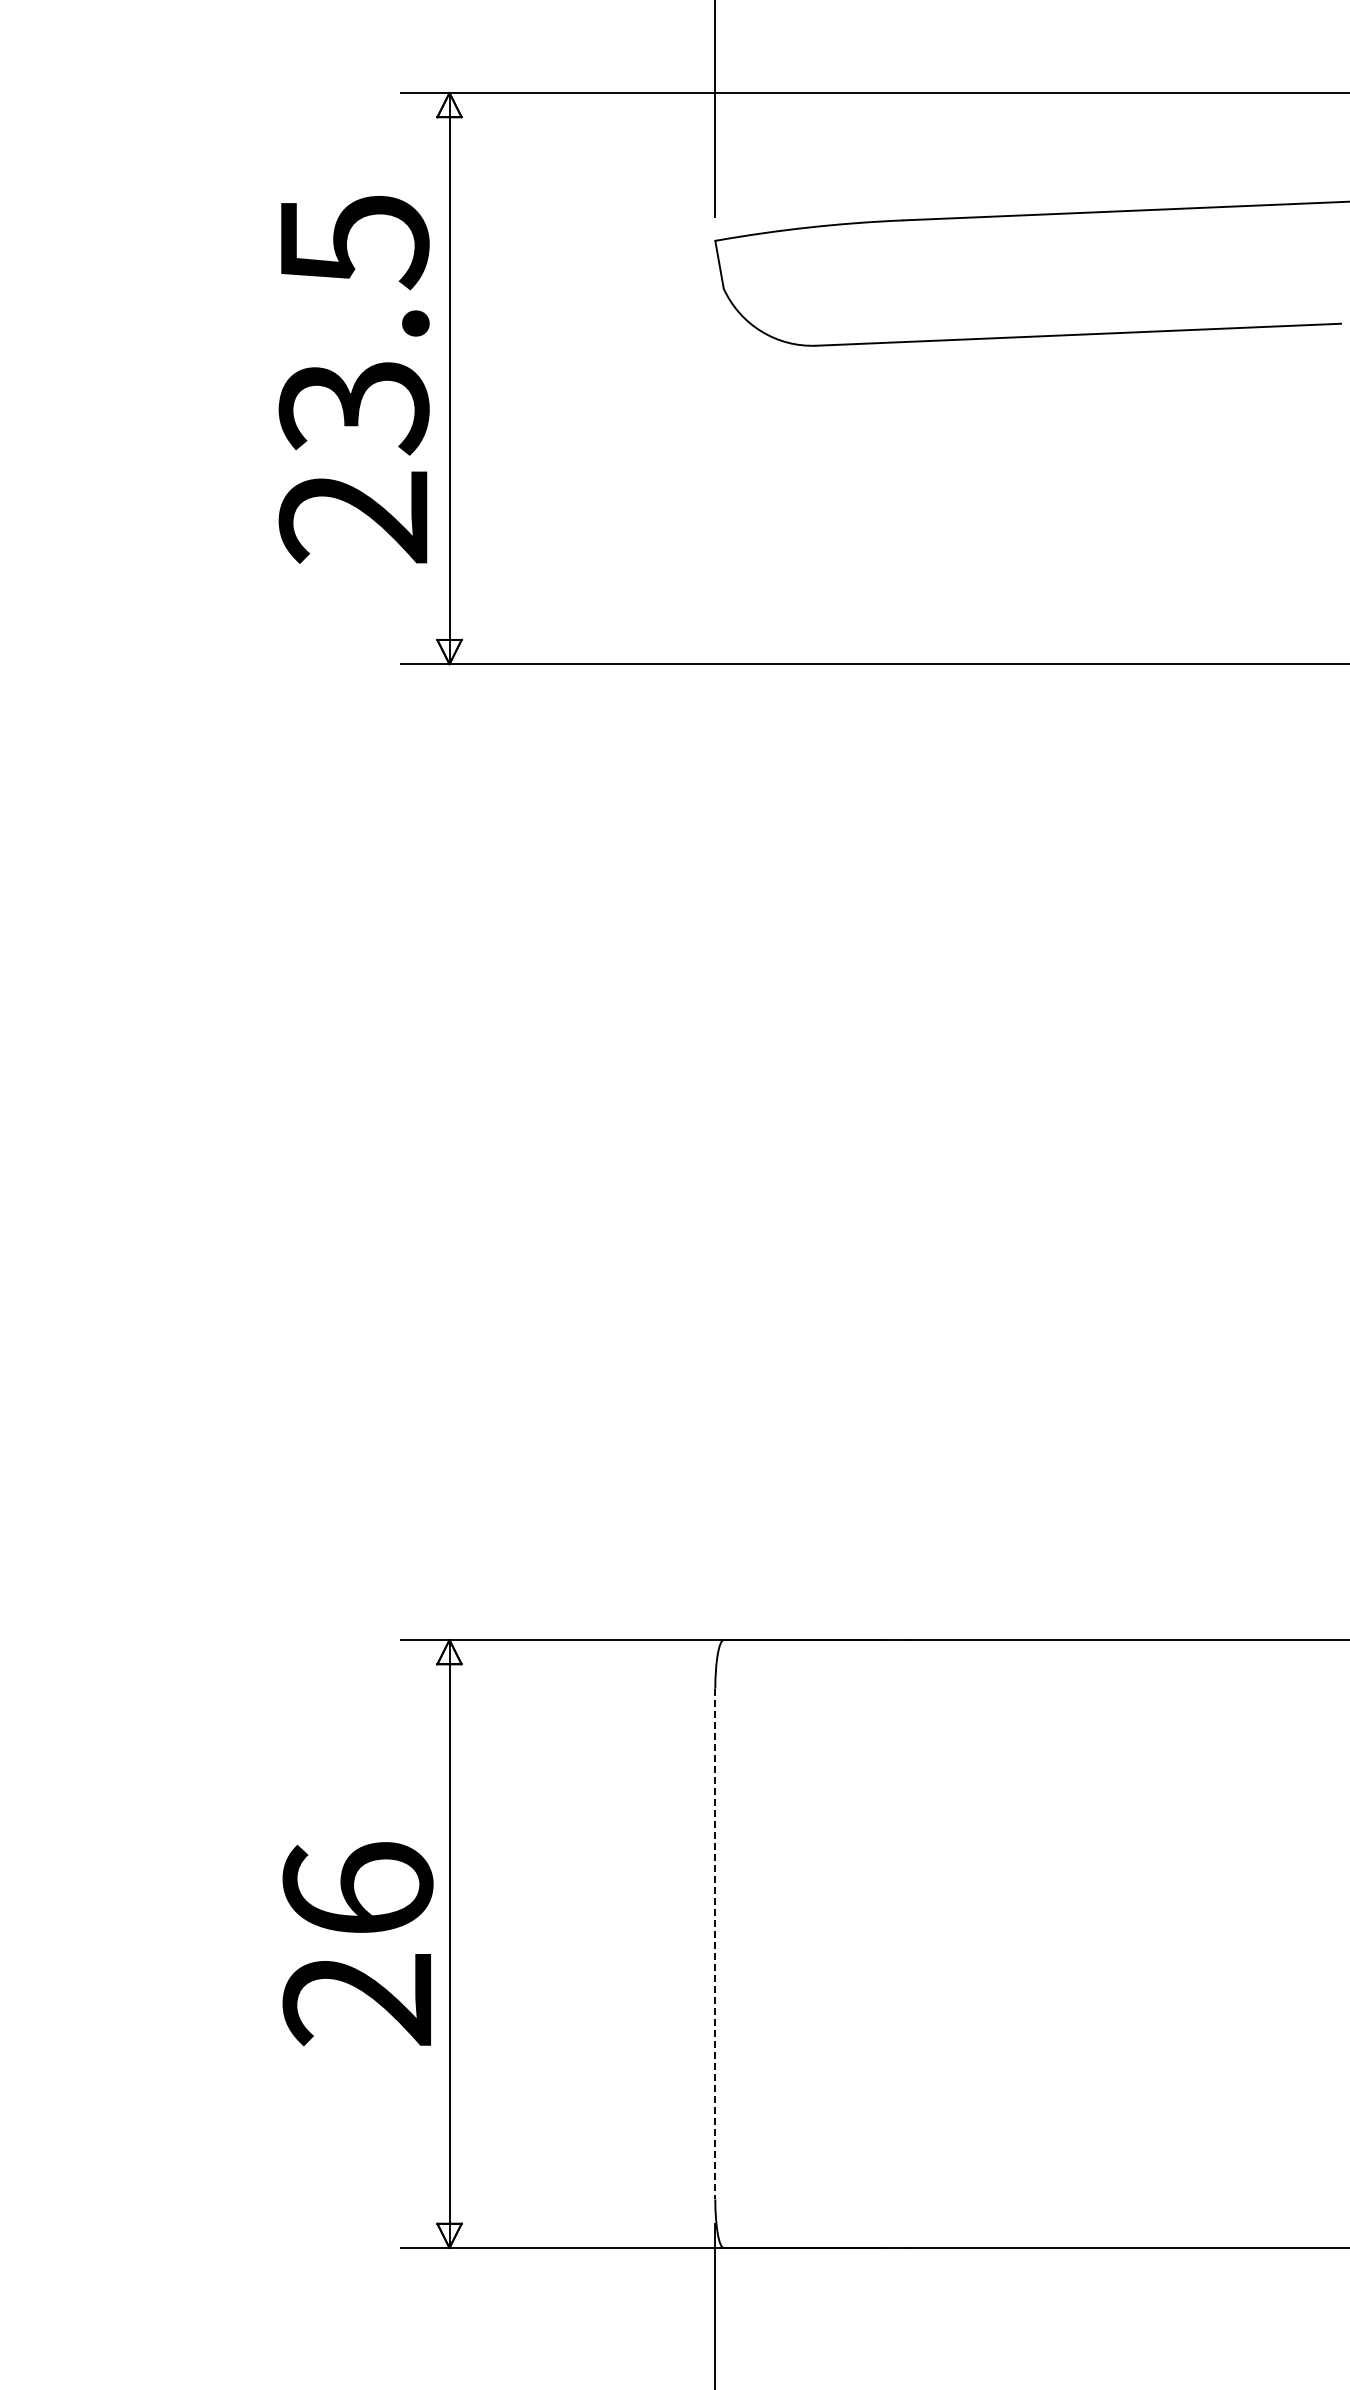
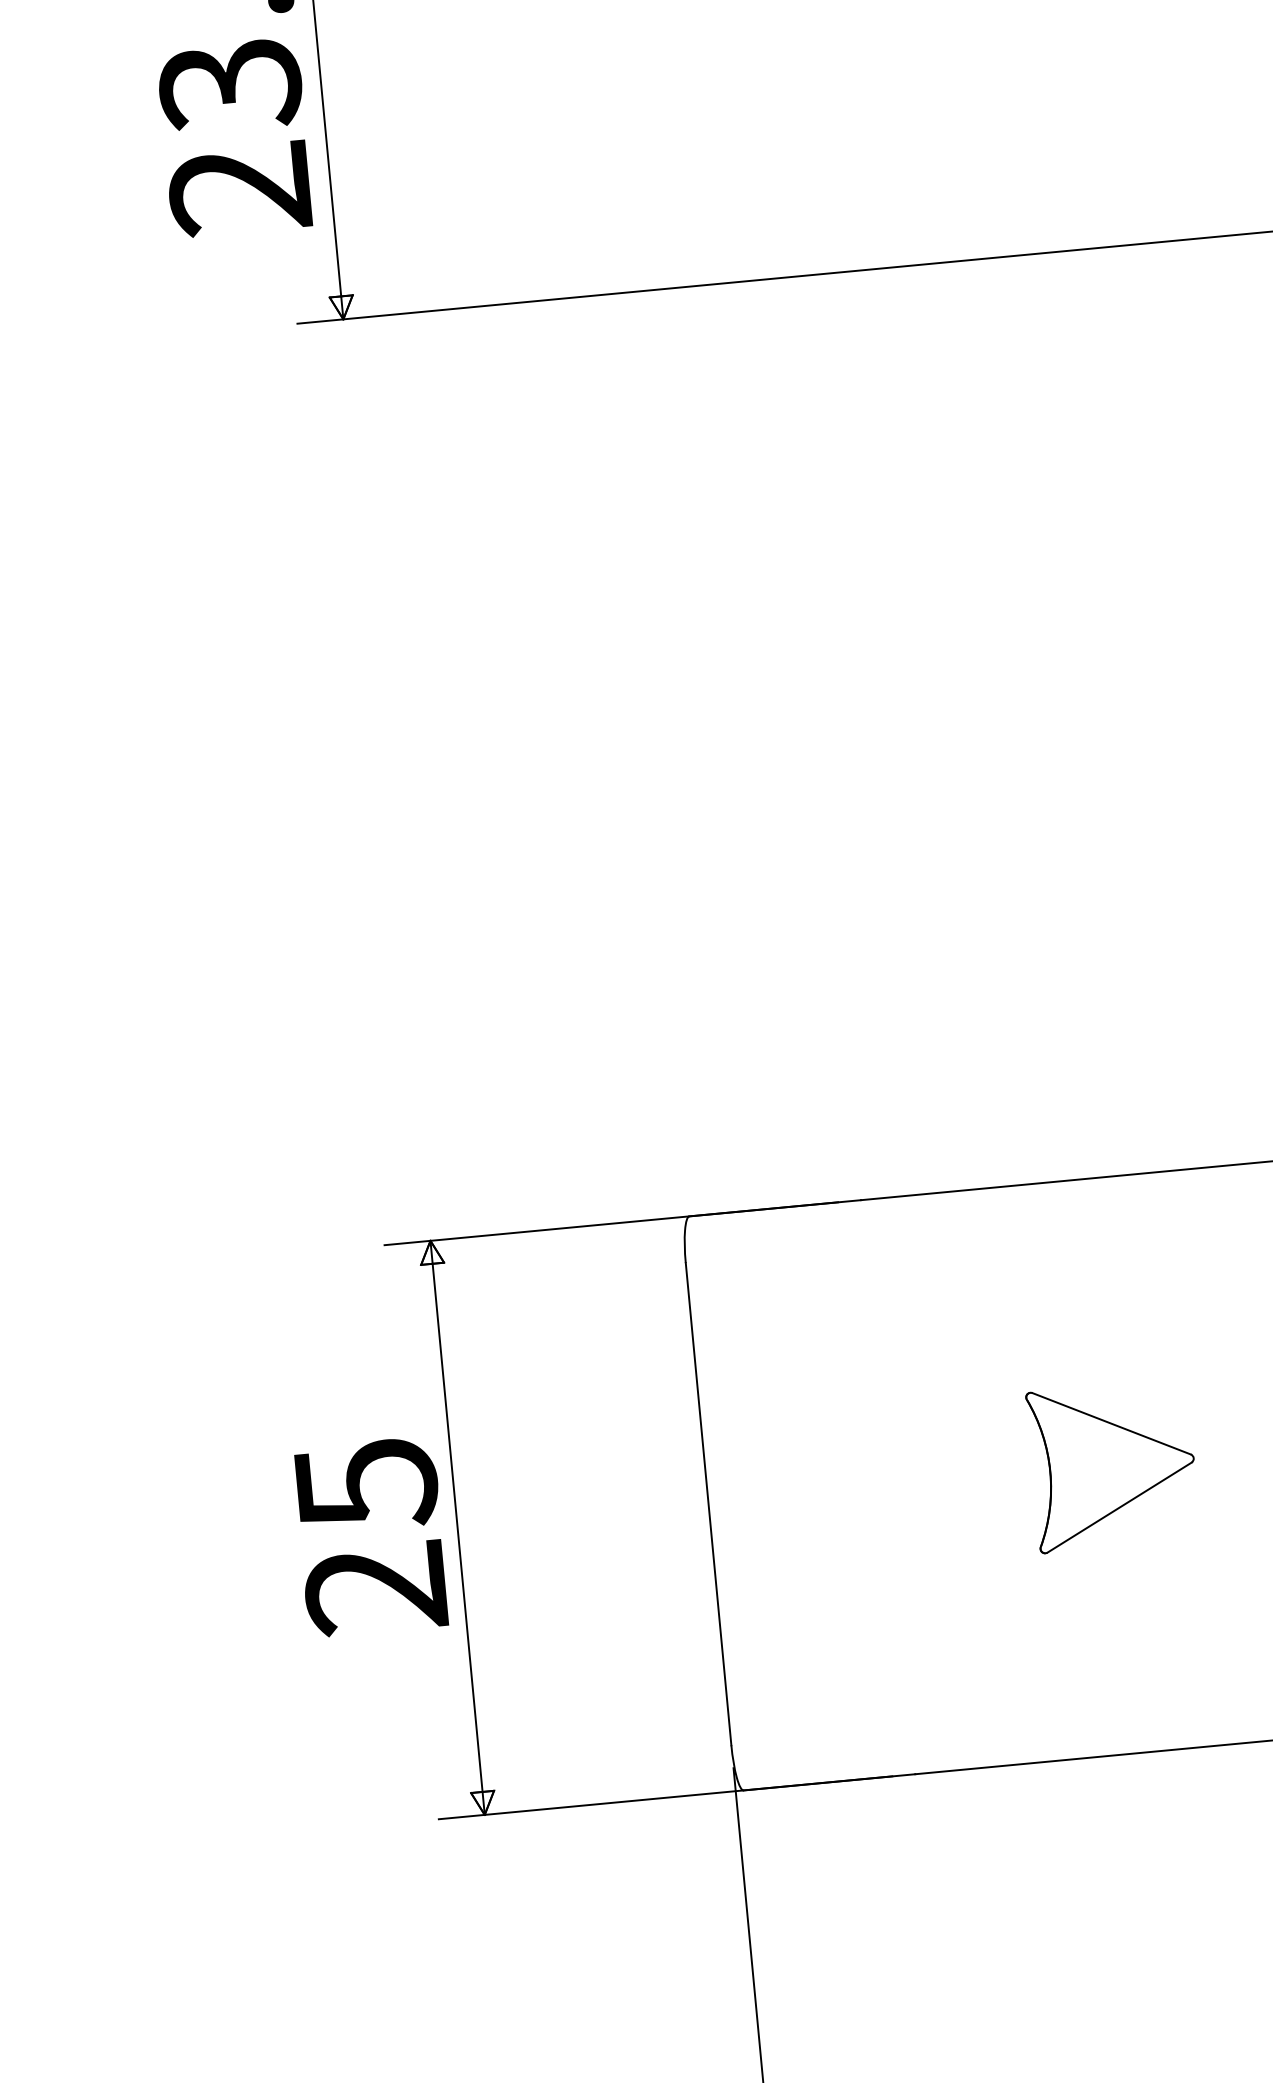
text: (357, 1890) -> (365, 1485), 26 -> 25
part: (1143, 1943) -> (1112, 1465), added
line: (715, 1944) -> (708, 1504), dashed -> solid

